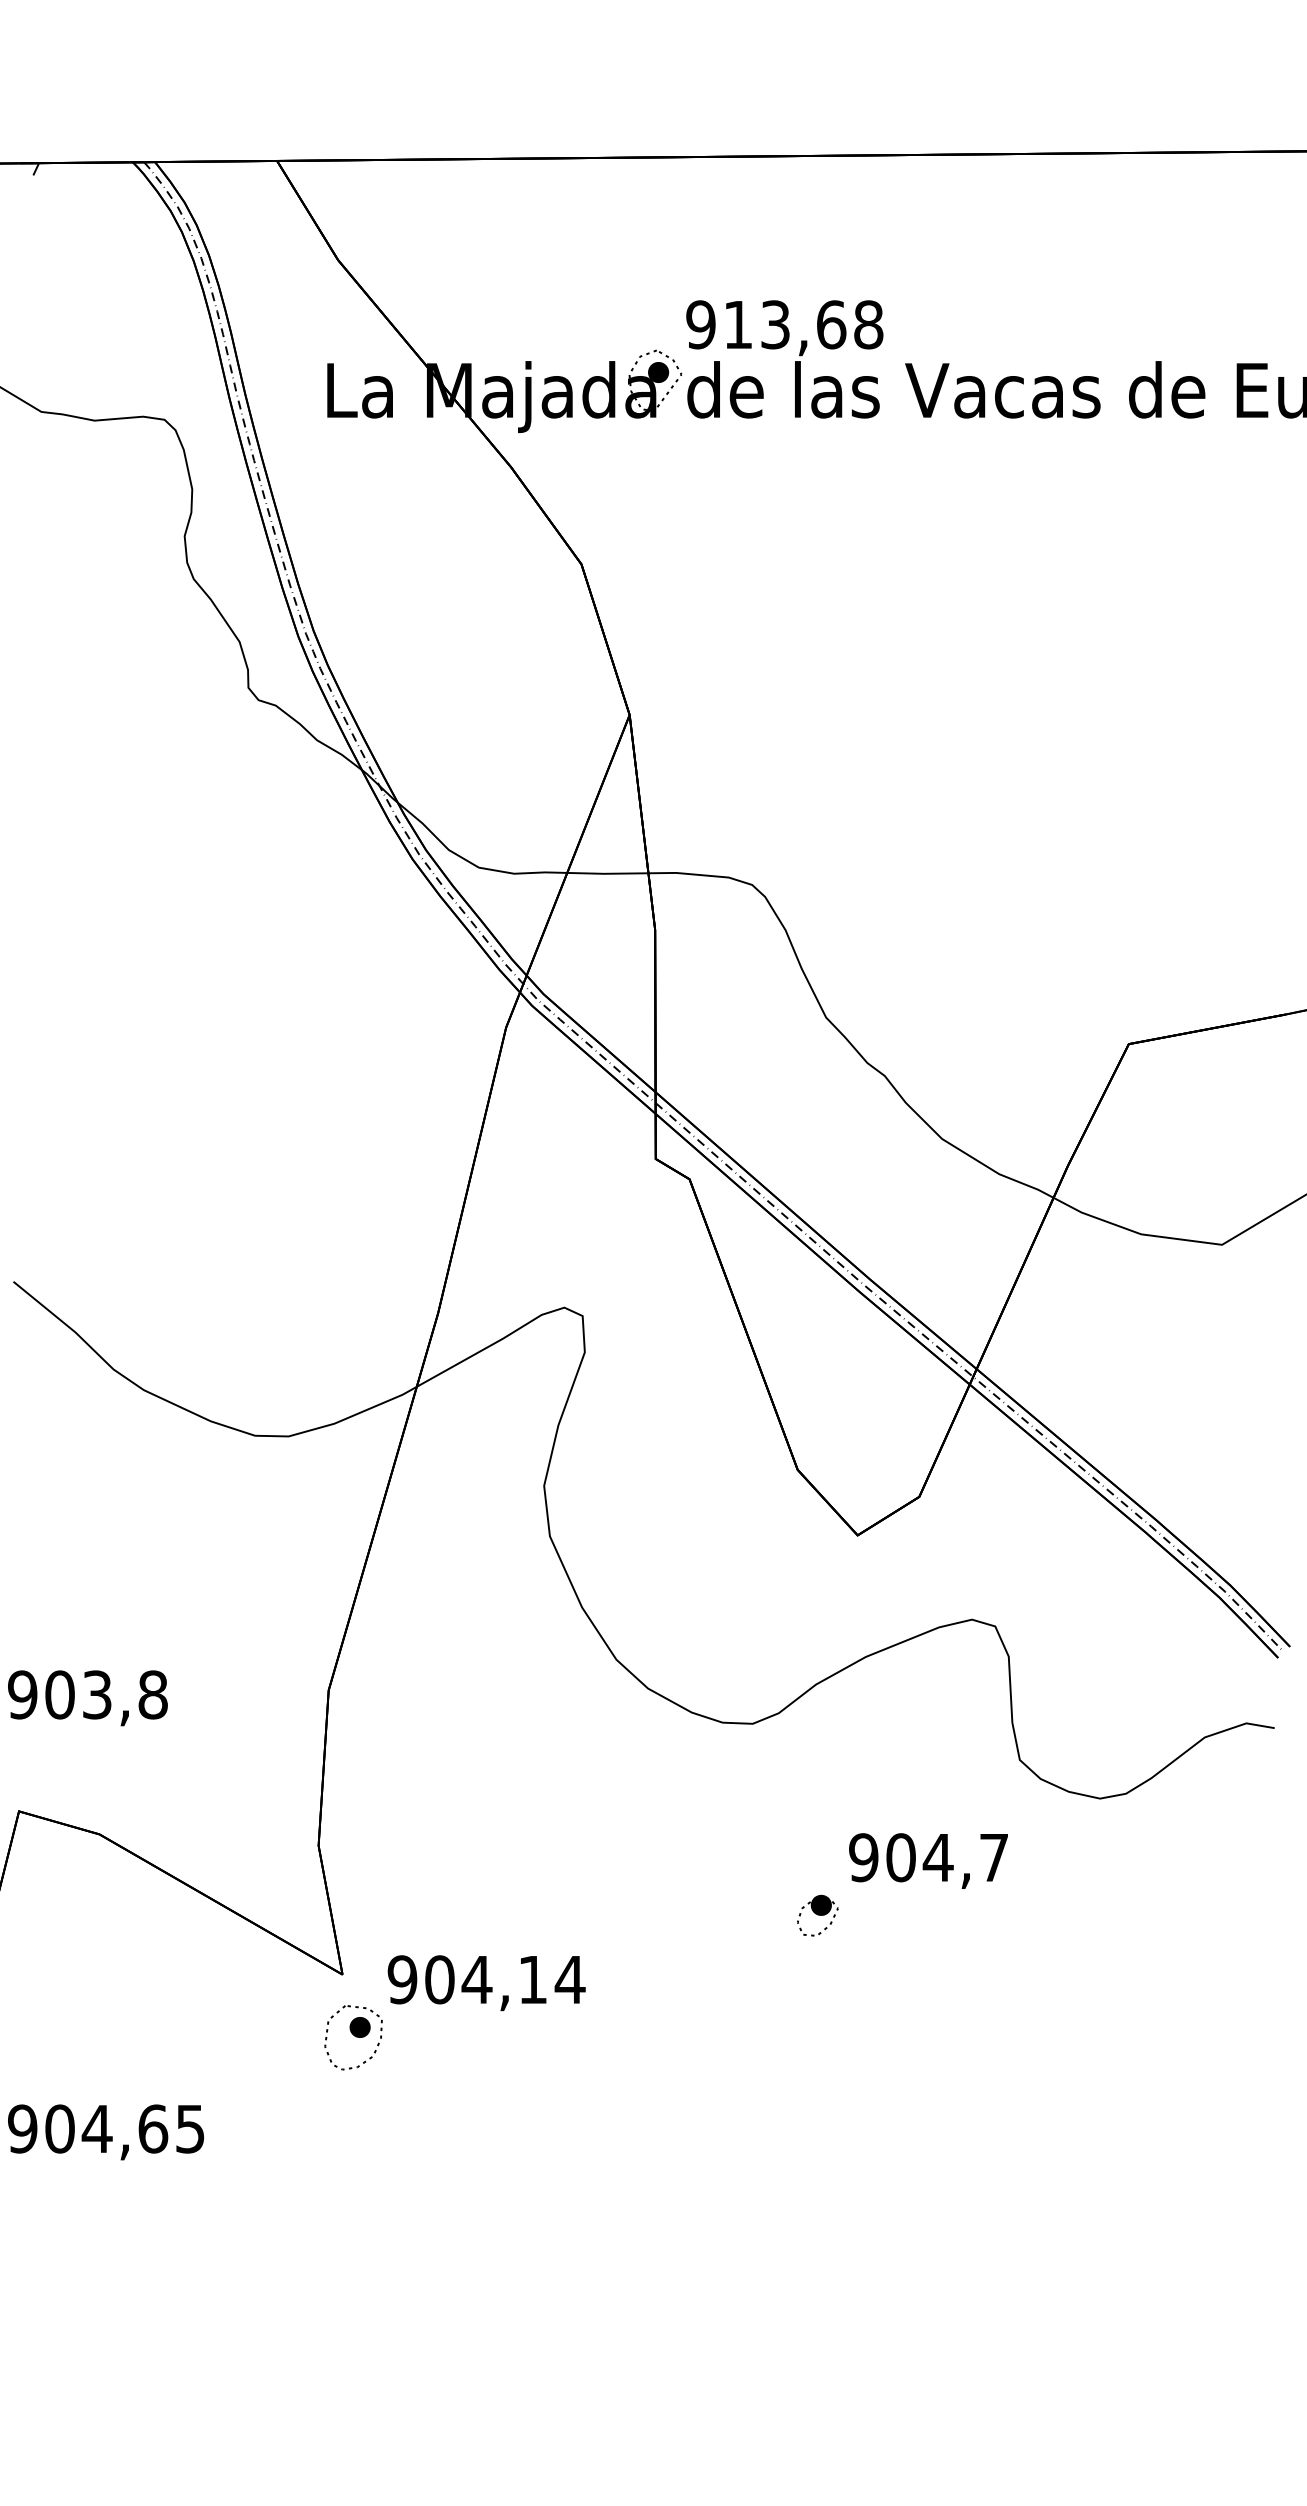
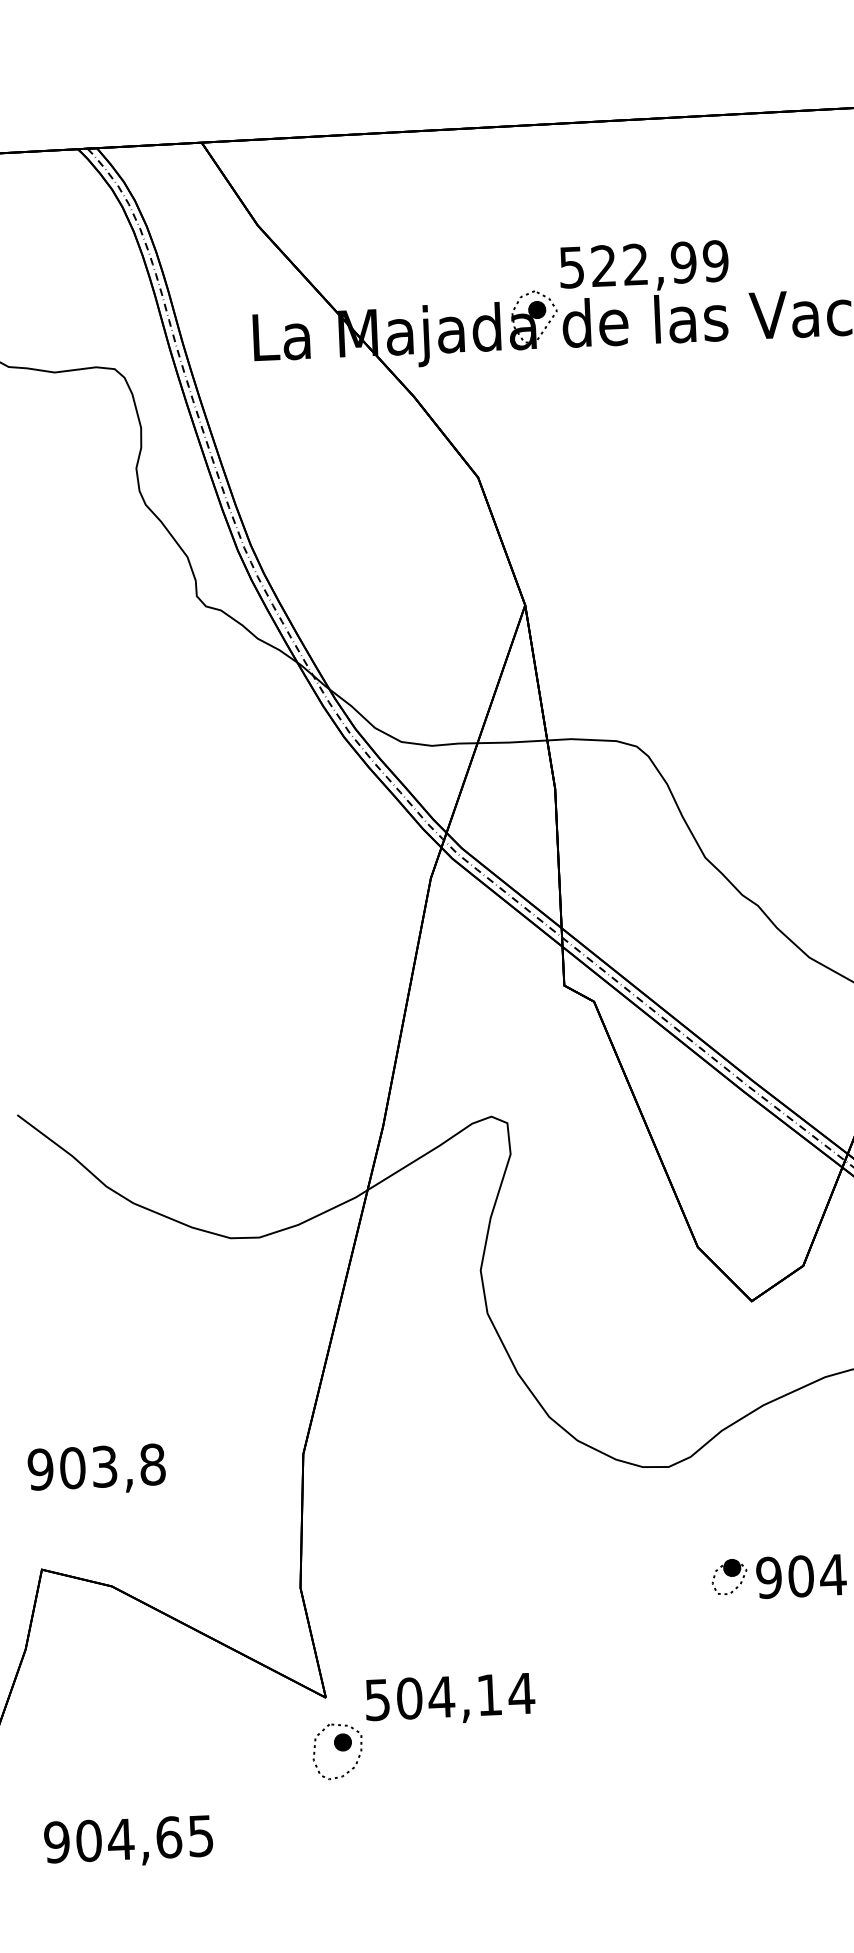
text: (784, 324) -> (643, 264), 913,68 -> 522,99
part: (817, 1915) -> (729, 1576), moved
text: (402, 1979) -> (377, 1699), 904,14 -> 504,14

